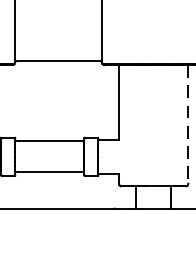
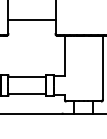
line: (57, 61) -> (31, 19), moved
line: (187, 125) -> (102, 68), dashed -> solid

